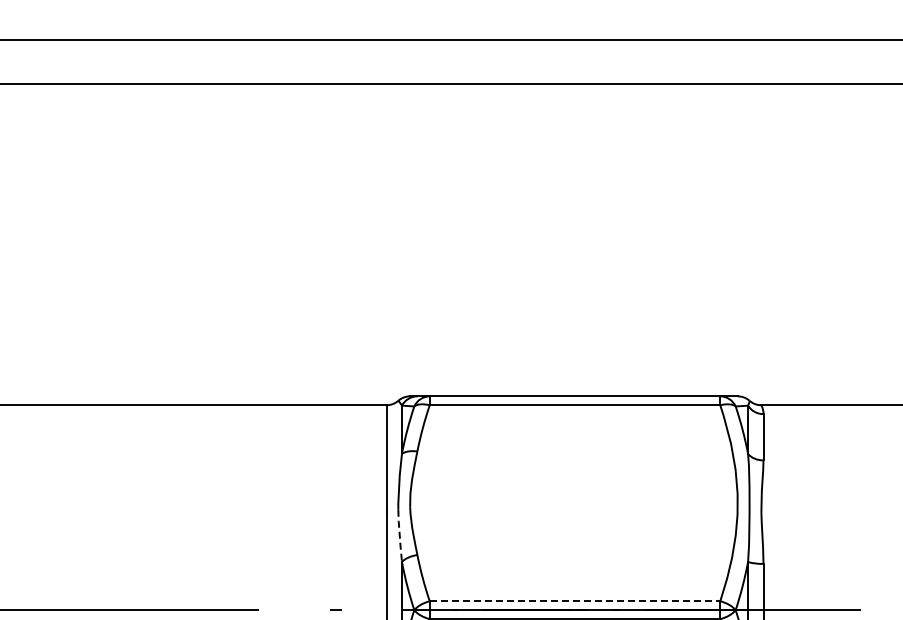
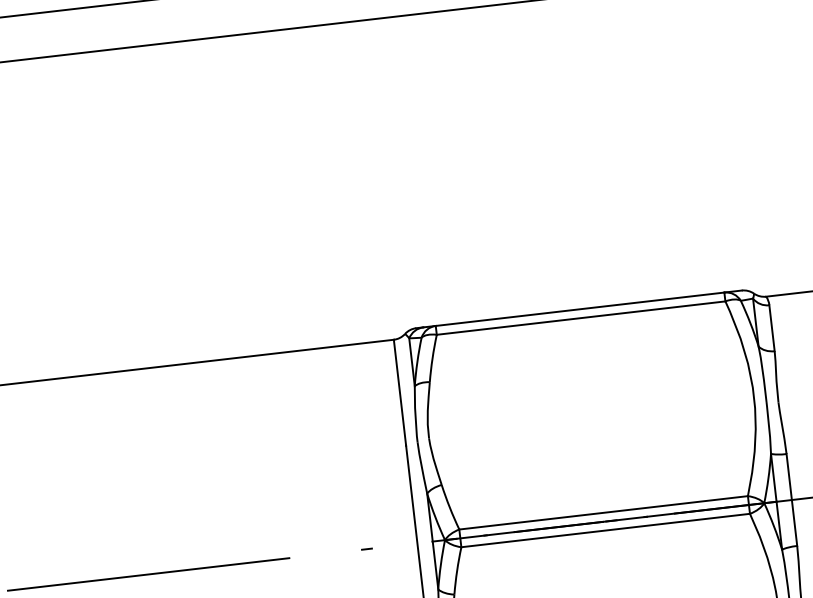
line: (399, 535) -> (421, 467), dashed -> solid
line: (575, 601) -> (604, 512), dashed -> solid

